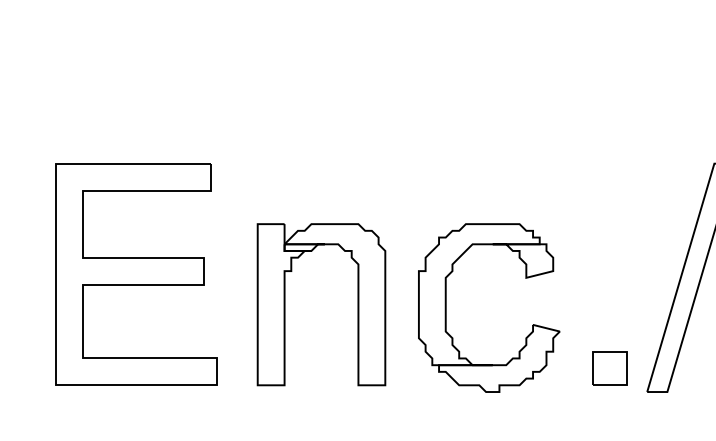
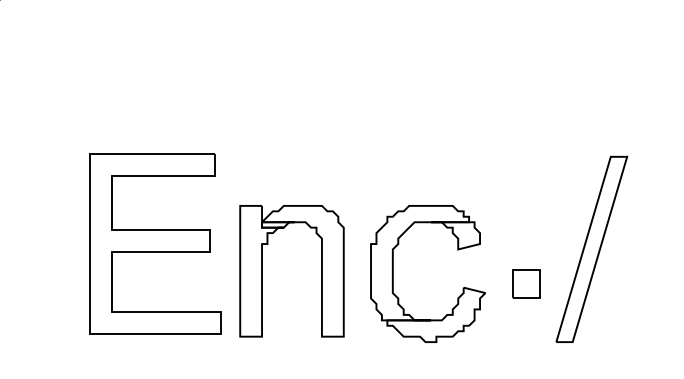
part: (137, 274) -> (155, 243), moved
part: (610, 367) -> (526, 283), moved

